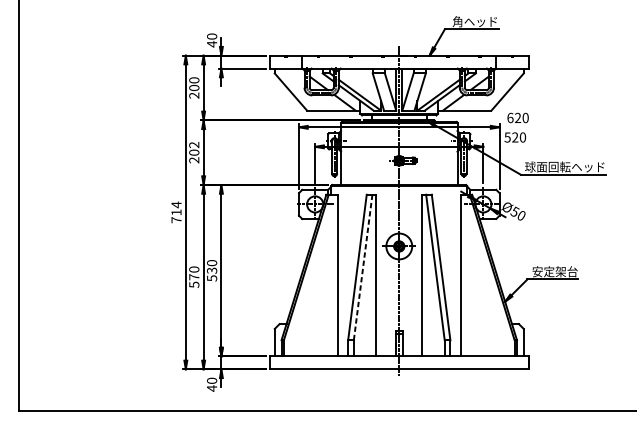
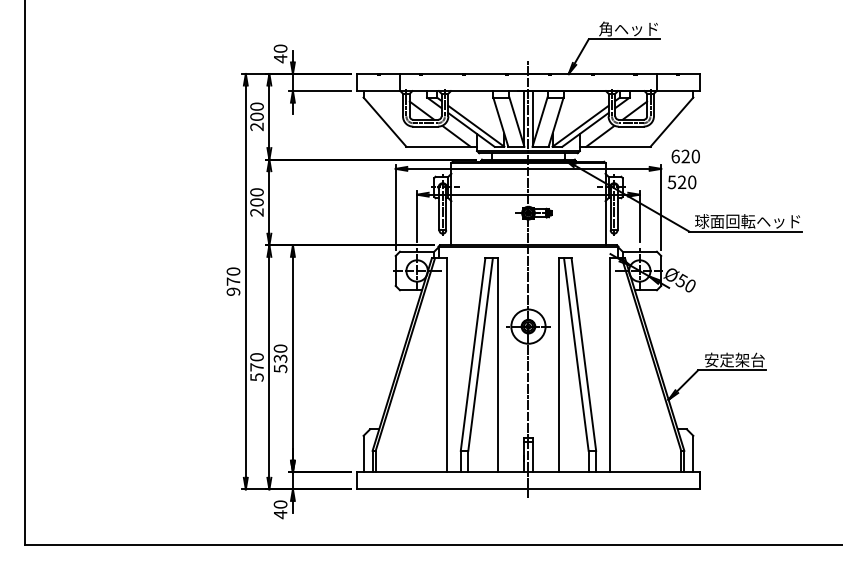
text: (193, 145) -> (256, 192), 202 -> 200
text: (176, 212) -> (233, 281), 714 -> 970
line: (363, 267) -> (480, 354), dashed -> solid

